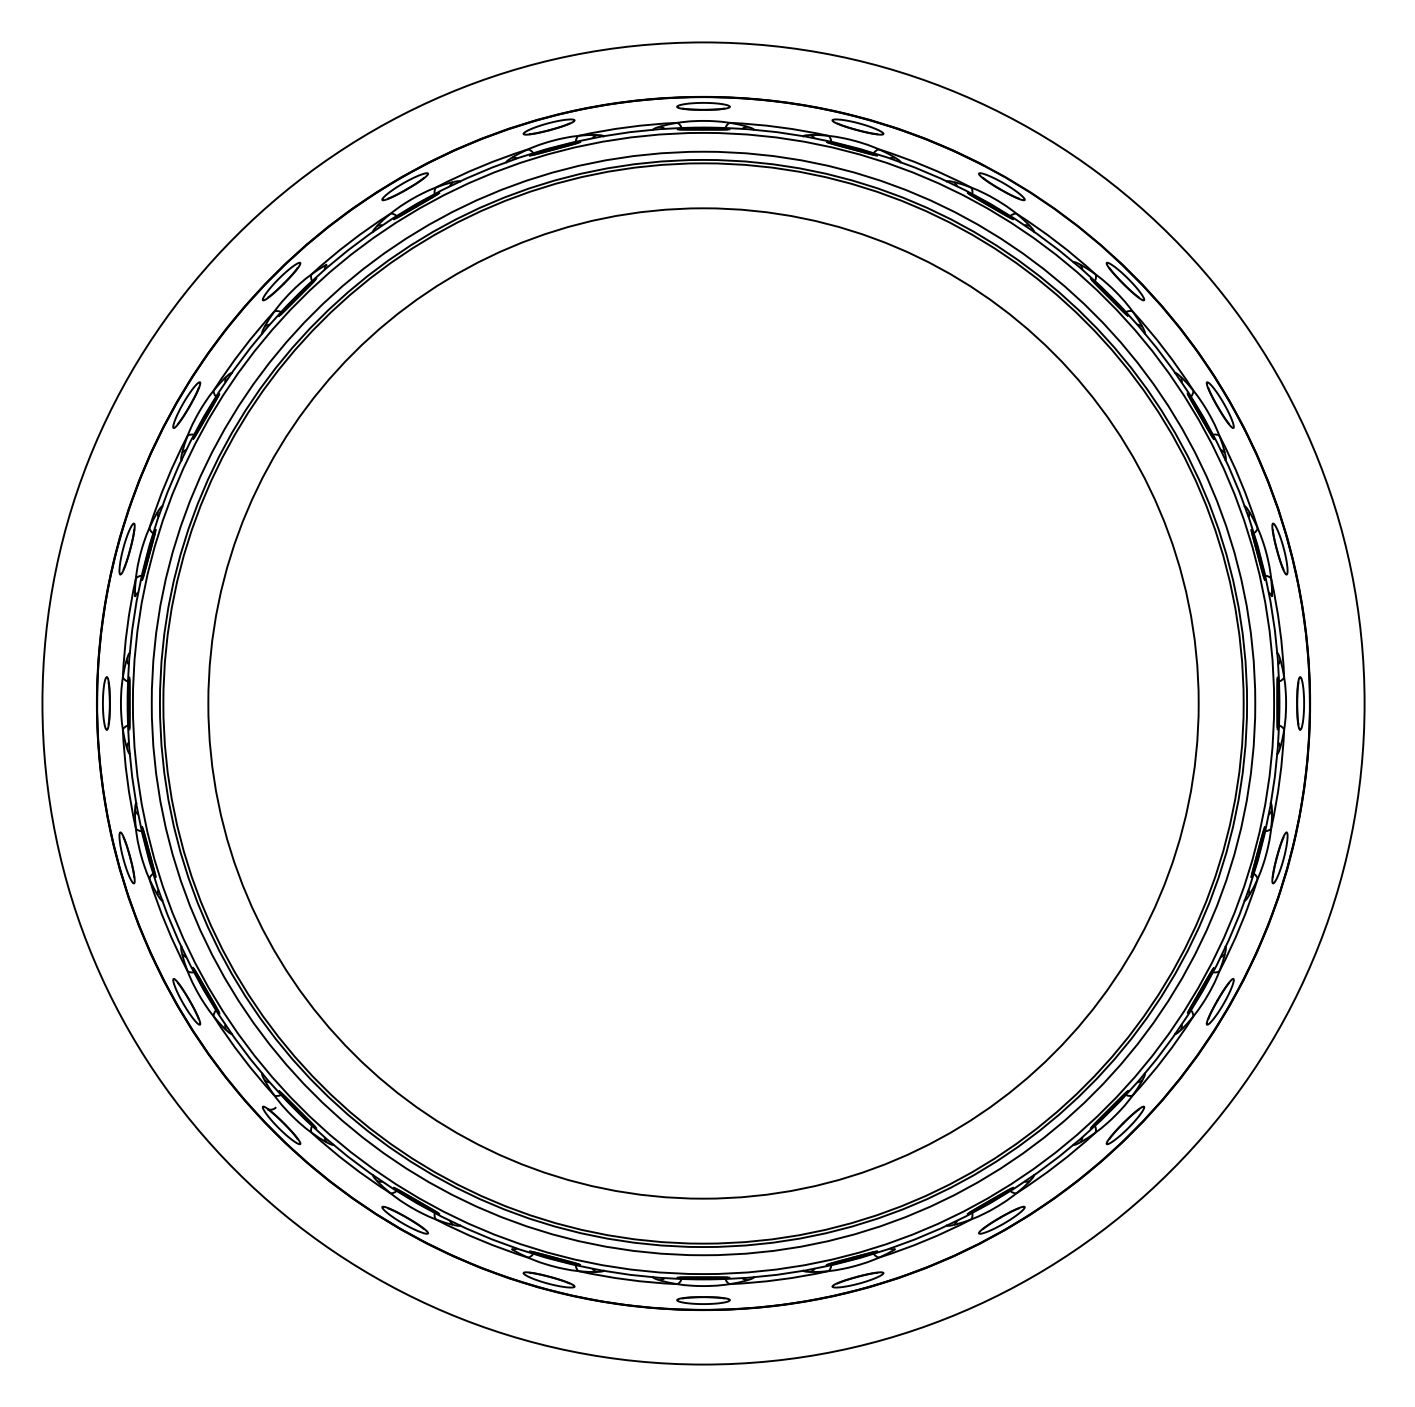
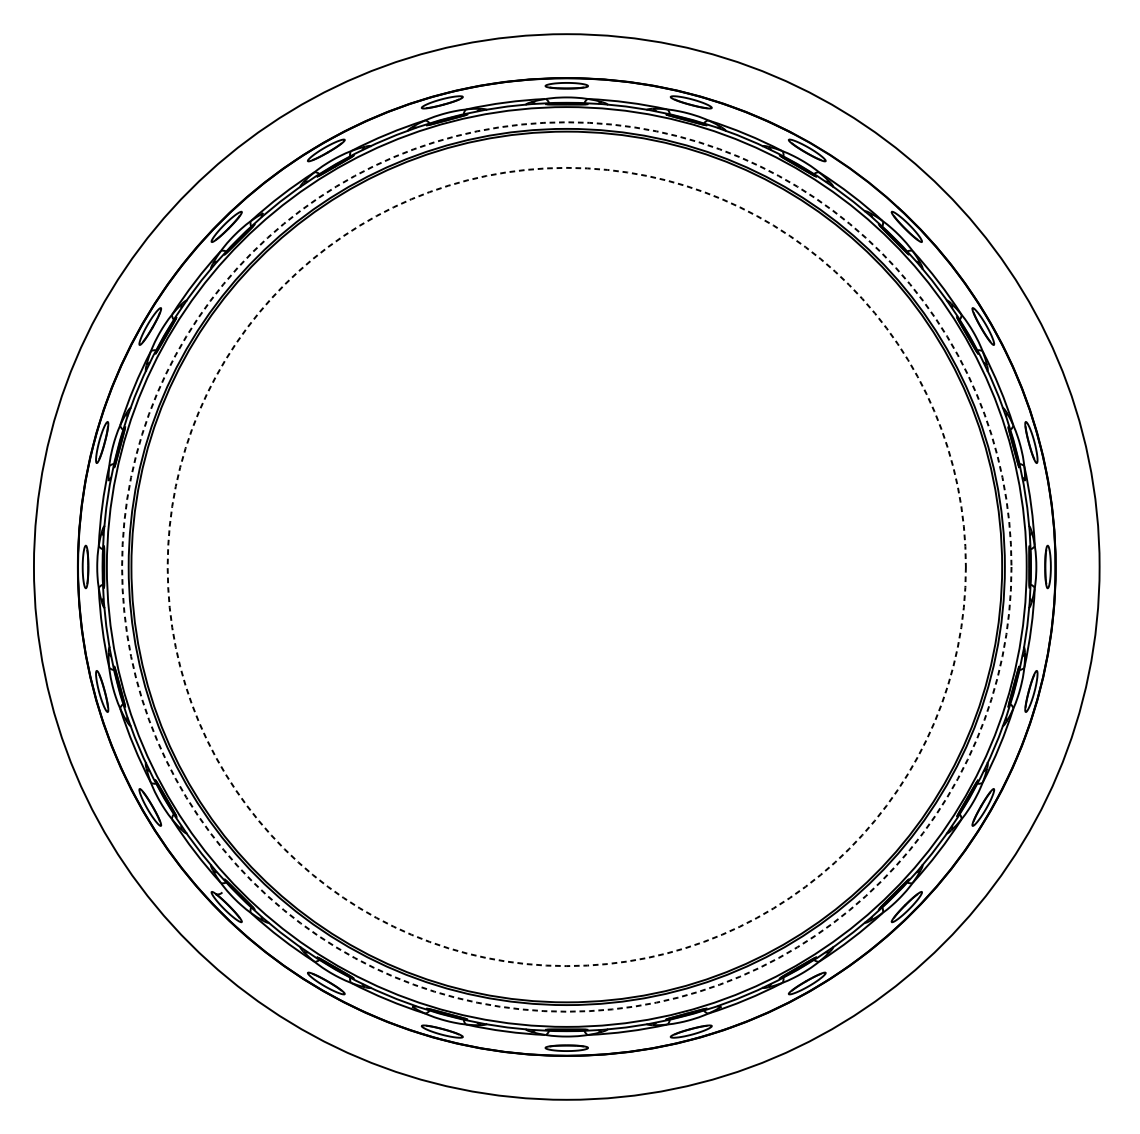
circle: (703, 703) -> (566, 567), solid -> dashed
circle: (703, 703) -> (566, 567), solid -> dashed

